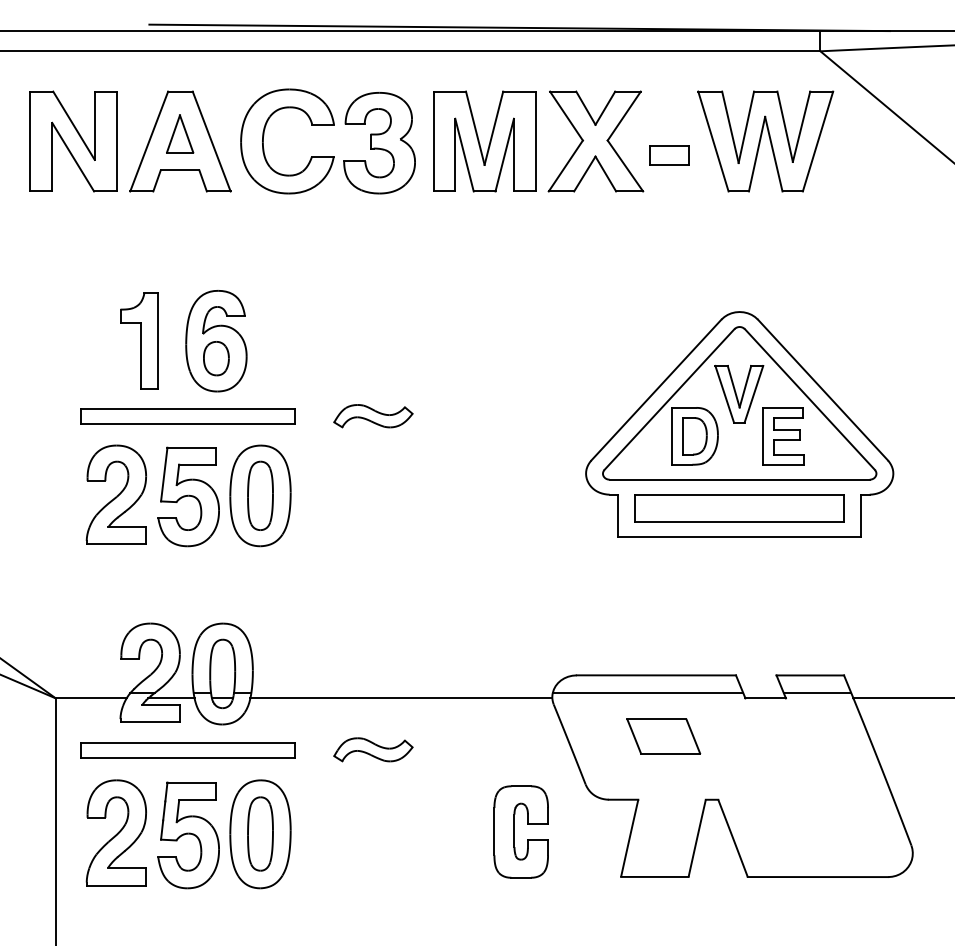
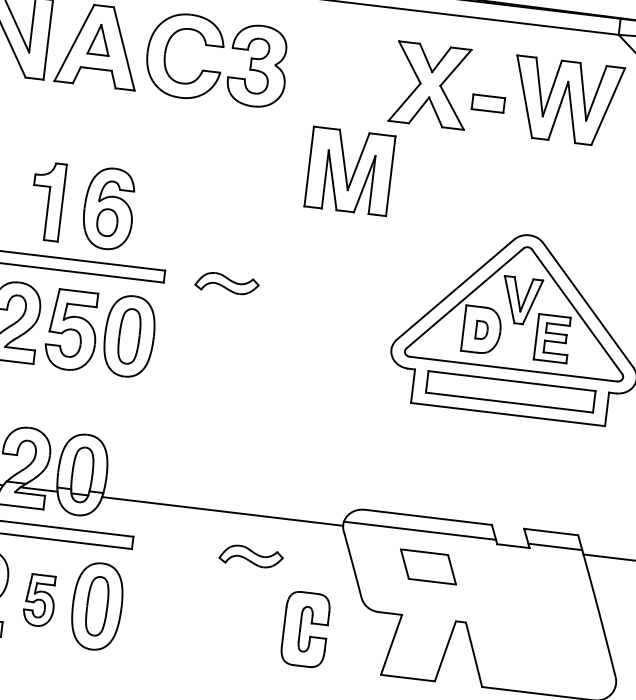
part: (484, 141) -> (349, 171), moved
part: (694, 436) -> (481, 330), size x0.6
part: (373, 749) -> (251, 556), moved
part: (188, 835) -> (39, 600), size x0.6

